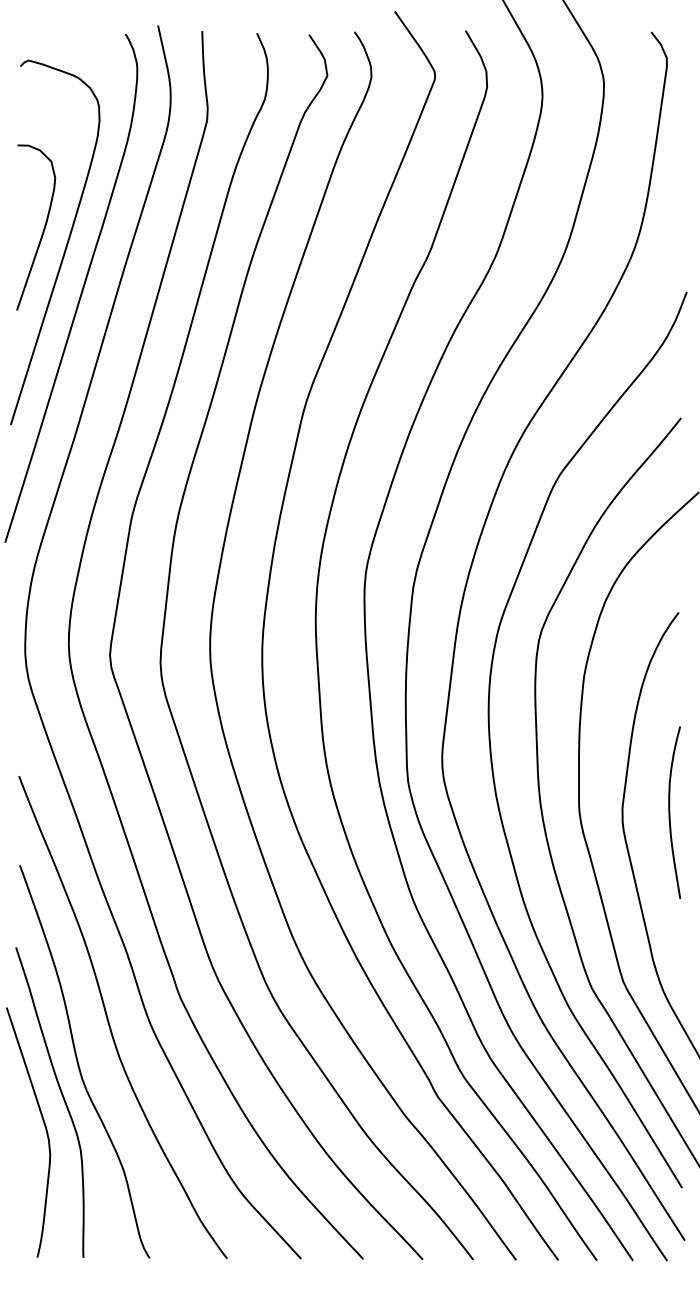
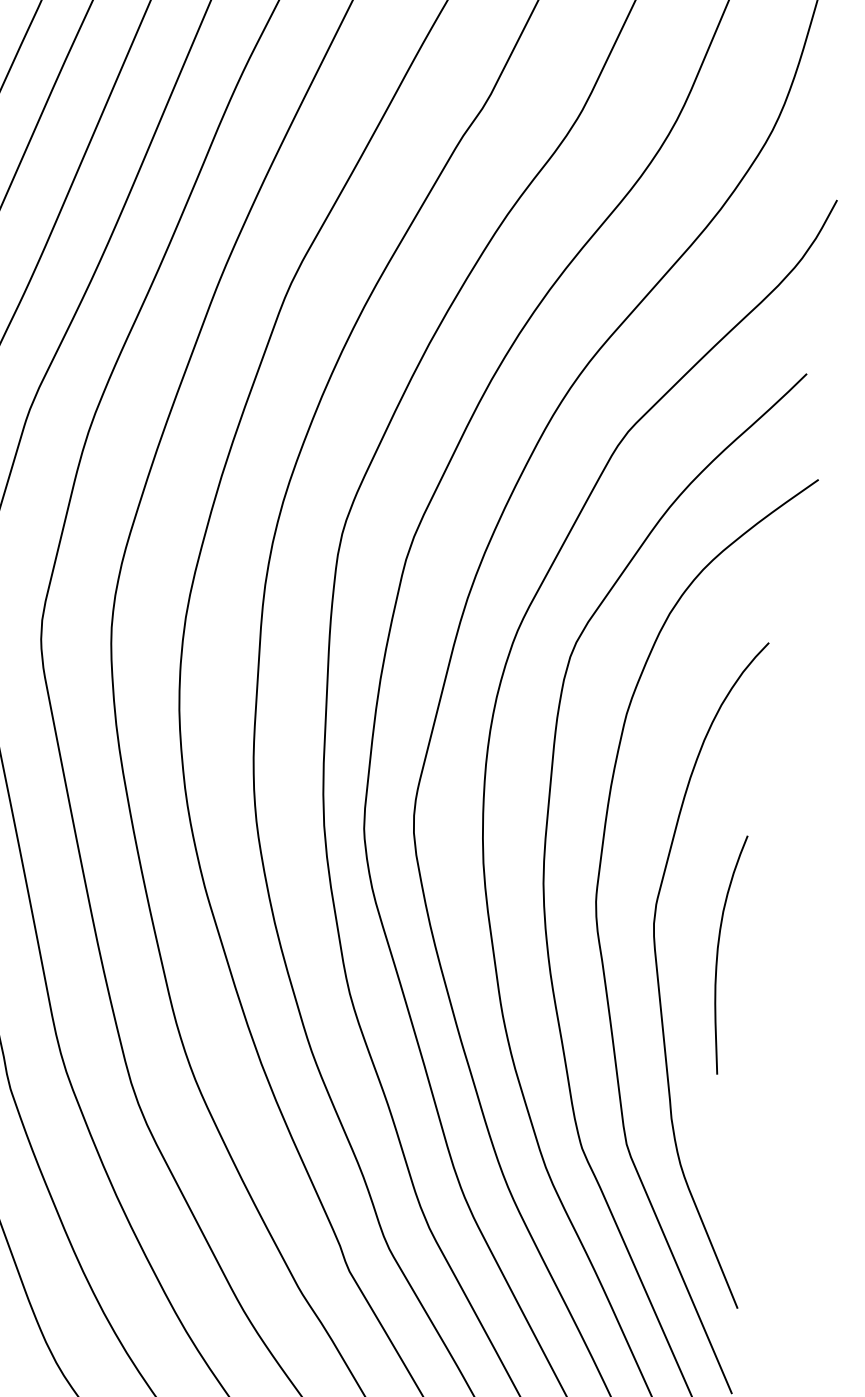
curve: (670, 812) -> (719, 953), moved

